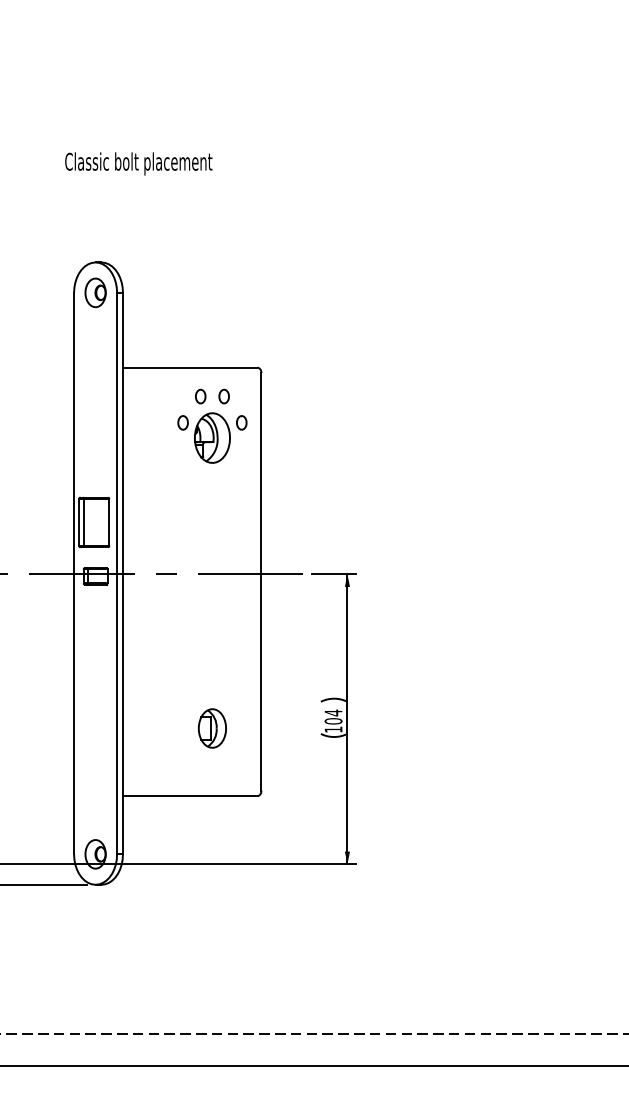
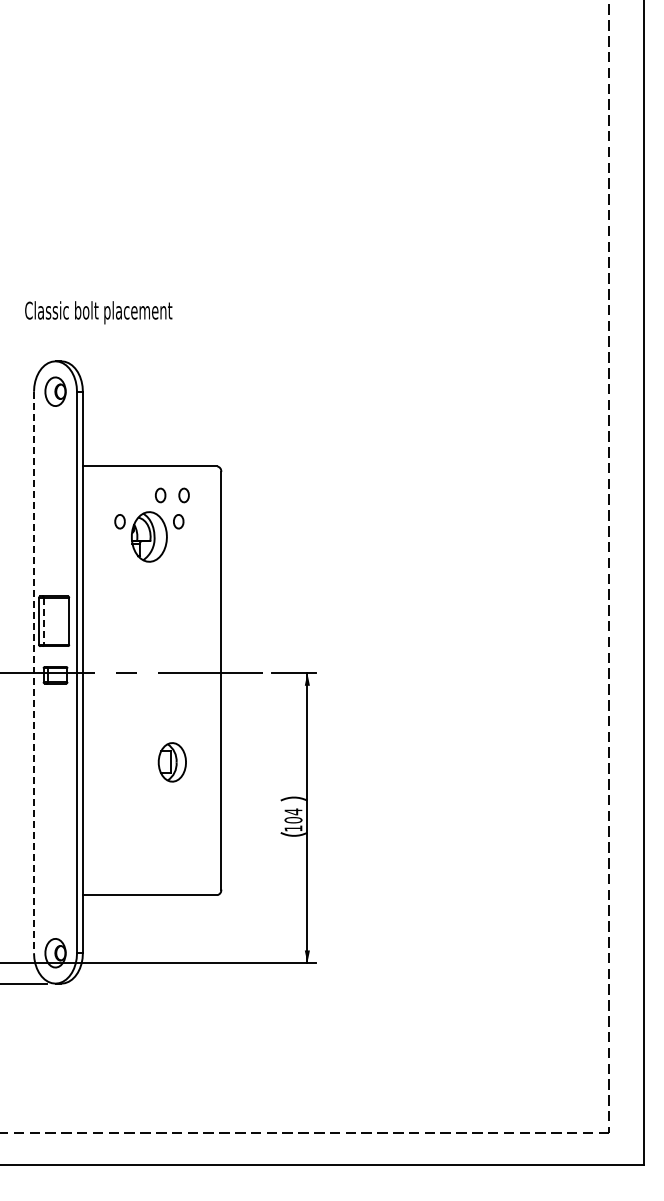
text: (138, 163) -> (98, 312), moved
part: (212, 437) -> (149, 536), moved
line: (83, 522) -> (43, 621), solid -> dashed
line: (74, 573) -> (34, 672), solid -> dashed
part: (211, 728) -> (171, 762), moved

